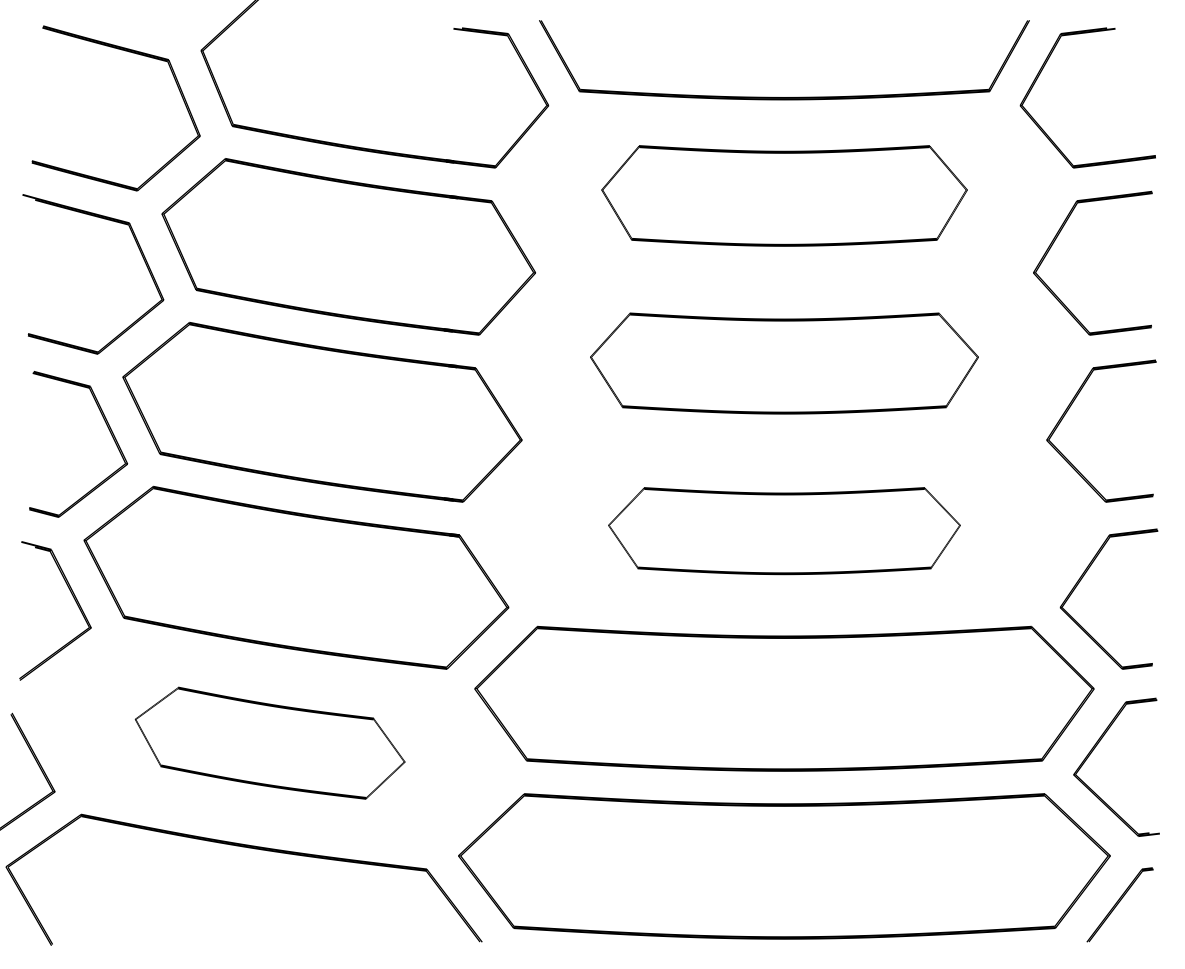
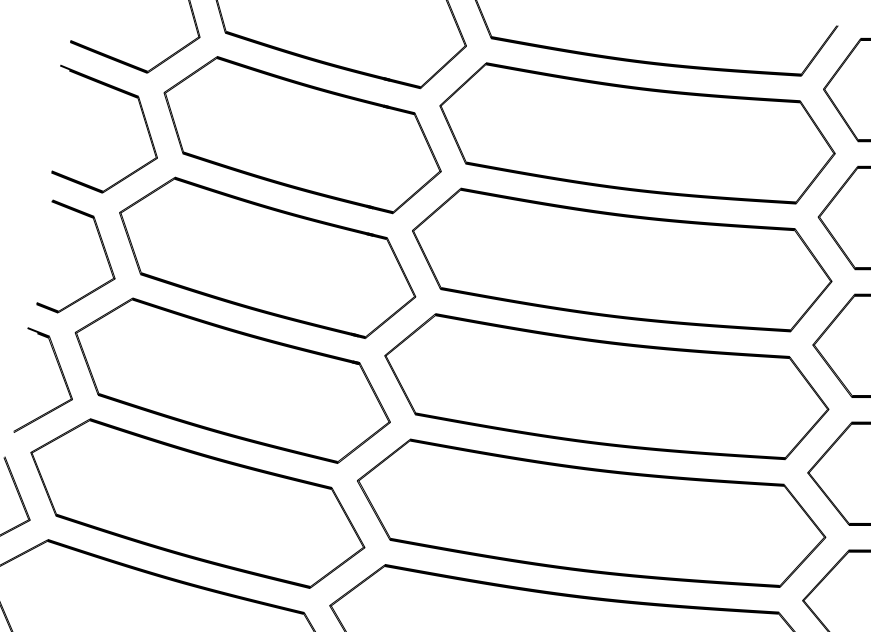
part: (784, 195) -> (636, 135), size x1.43
part: (784, 363) -> (621, 262), size x1.43
part: (784, 530) -> (606, 389), size x1.67
part: (269, 742) -> (197, 502), size x1.67

